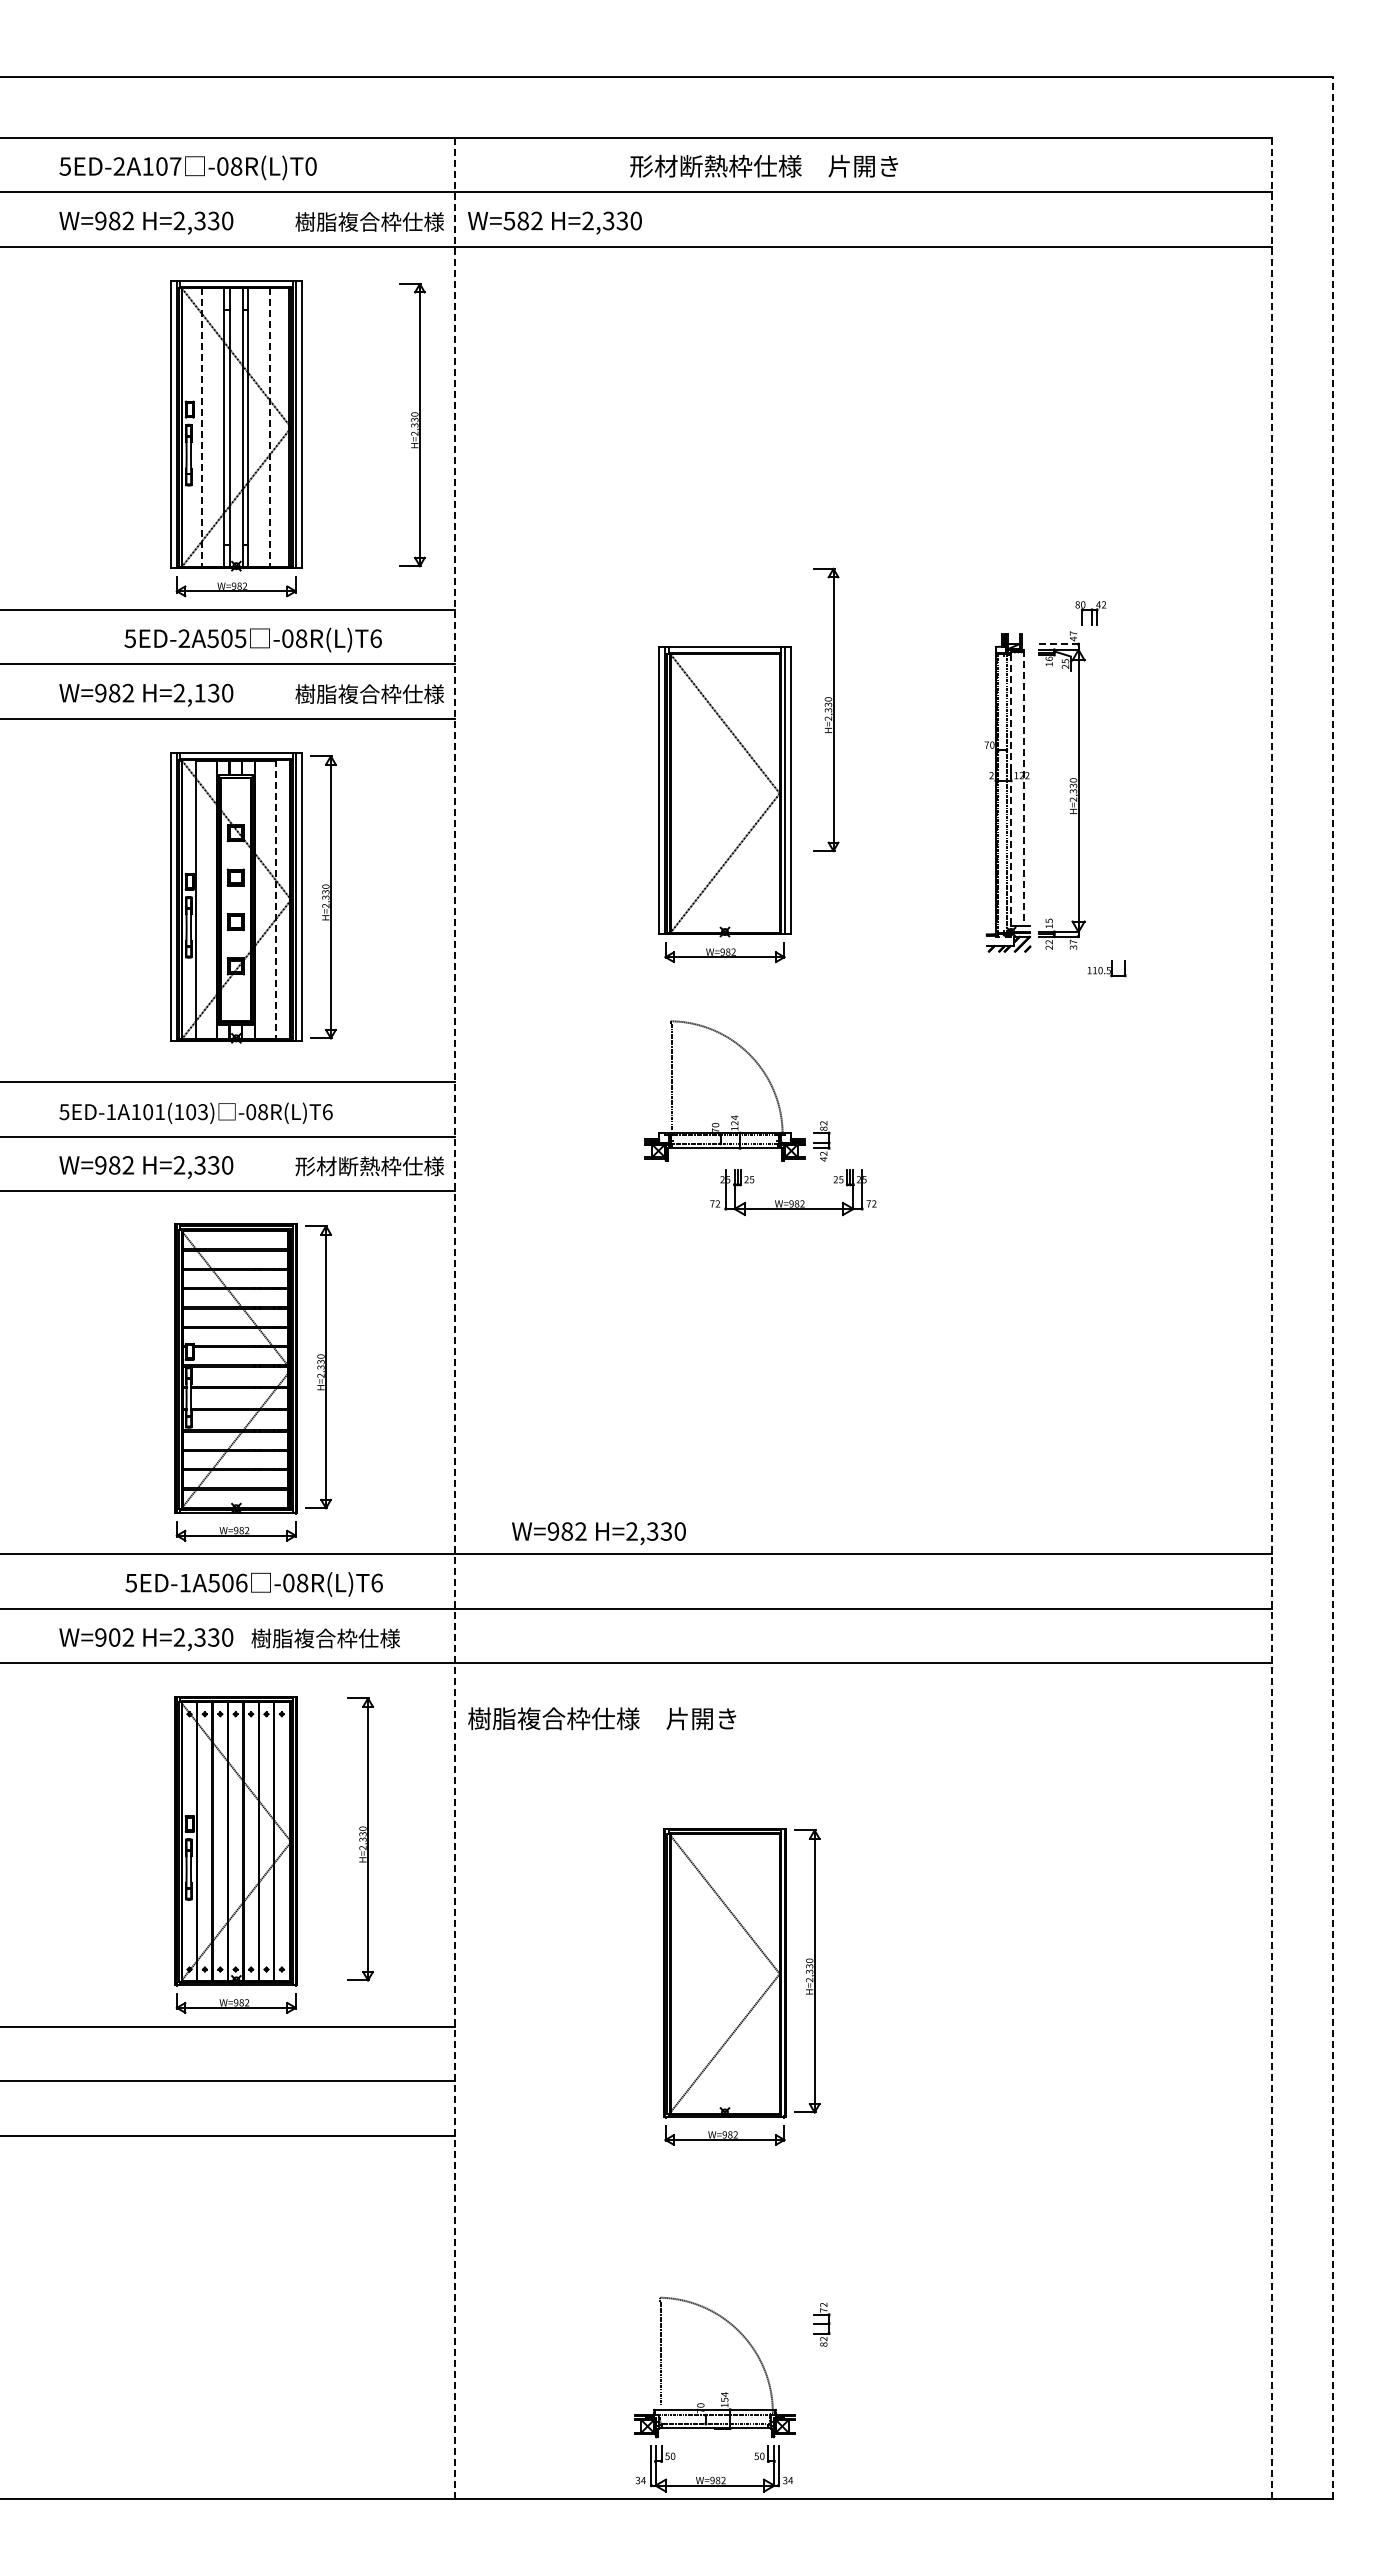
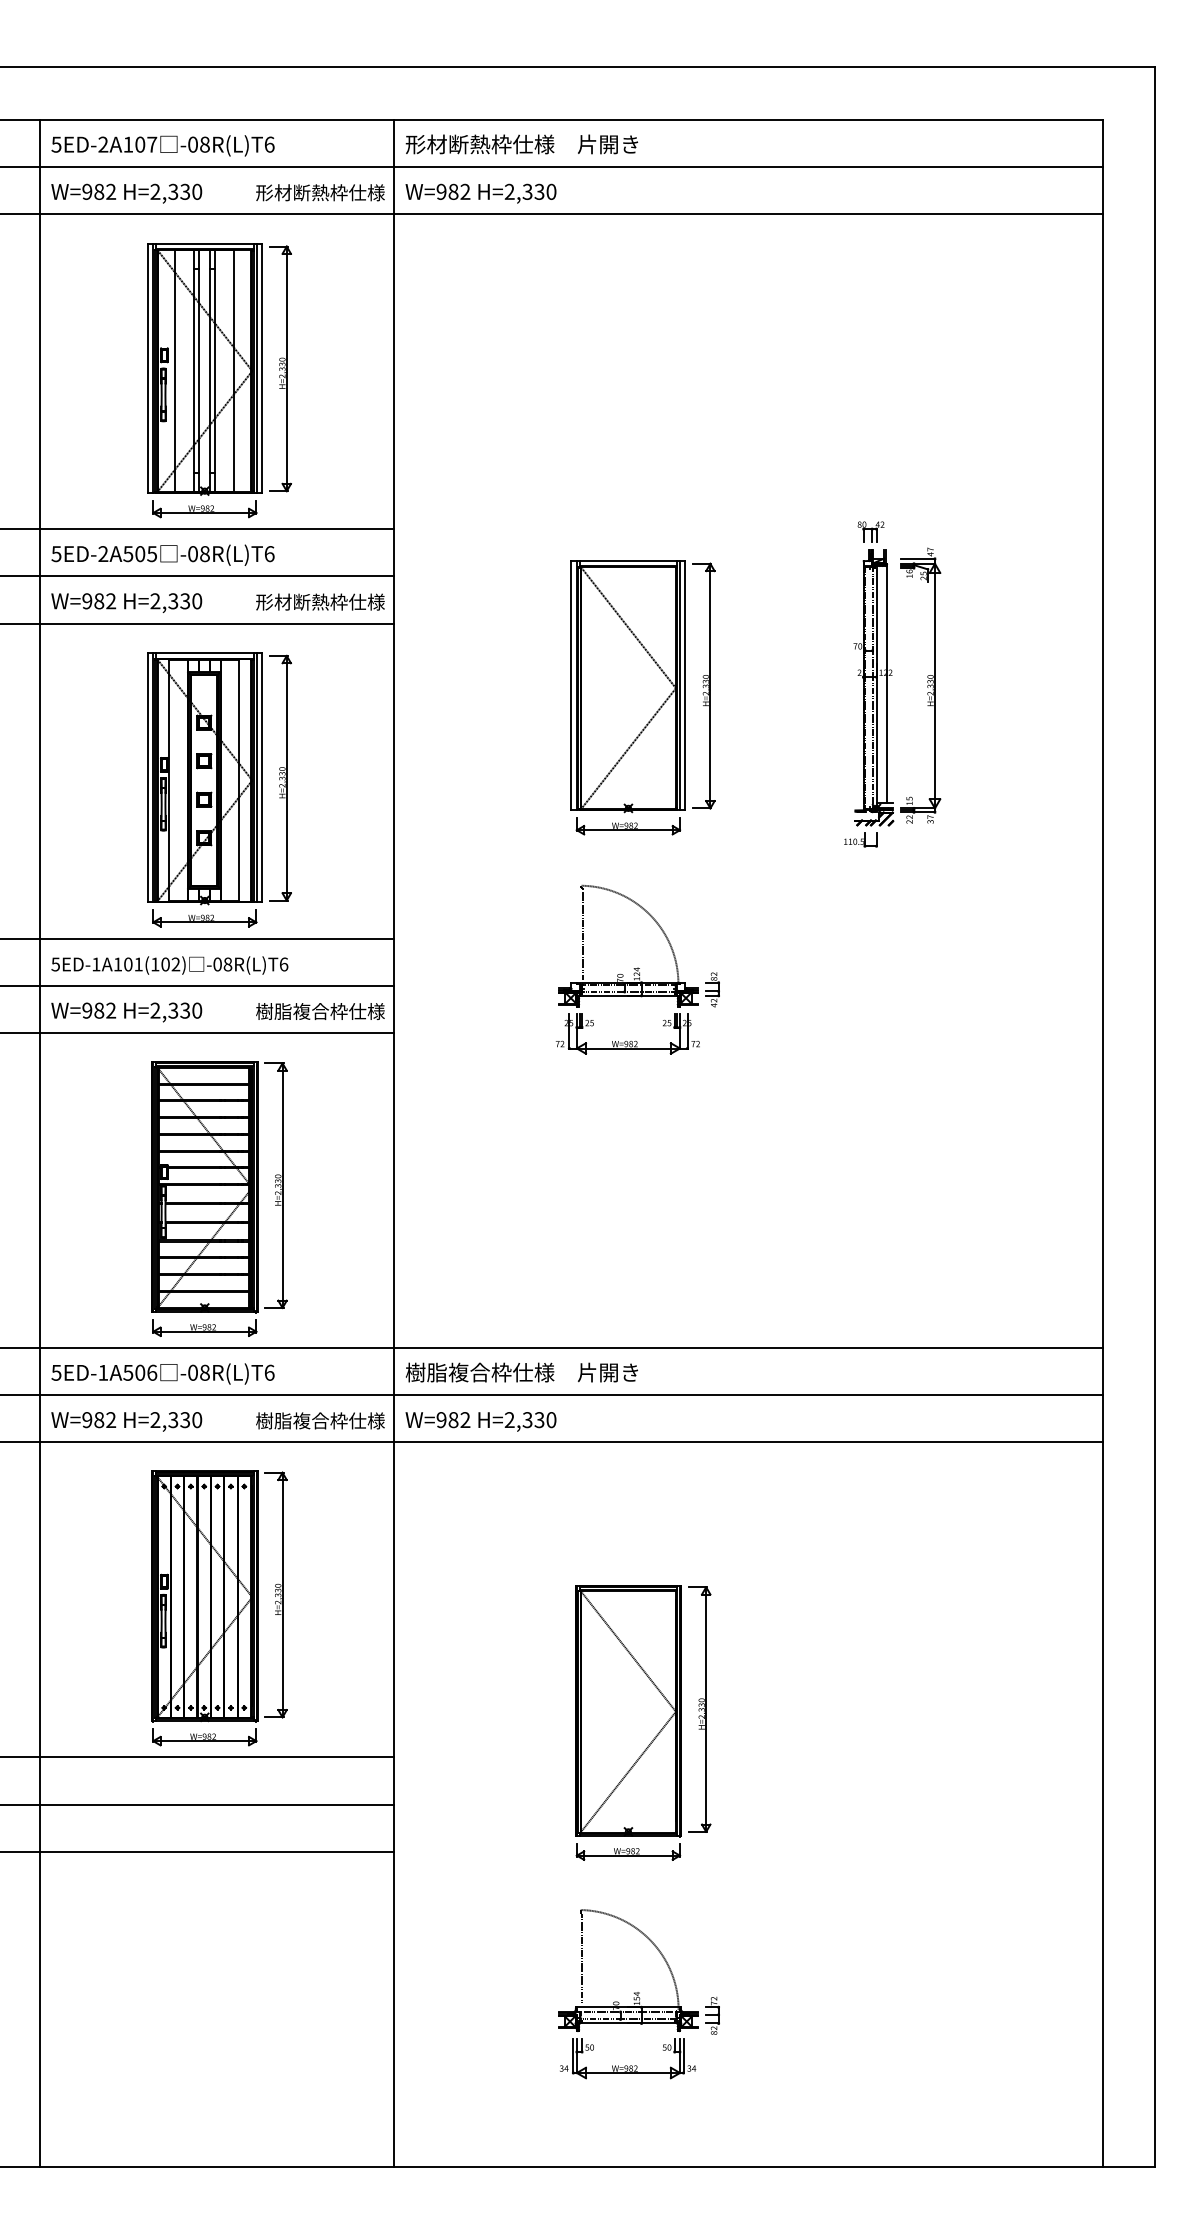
text: (763, 165) -> (521, 143), moved
text: (310, 166) -> (269, 144), -08R(L)T0 -> -08R(L)T6
text: (509, 220) -> (441, 191), W=582 -> W=982
text: (337, 221) -> (292, 192), 樹脂複合枠仕様 -> 形材断熱枠仕様
part: (412, 425) -> (280, 369), moved
line: (202, 427) -> (175, 370), dashed -> solid
line: (270, 427) -> (234, 370), dashed -> solid
part: (1090, 613) -> (870, 532), moved
text: (252, 639) -> (162, 554), moved
line: (1058, 644) -> (917, 559), dashed -> solid
text: (199, 692) -> (172, 600), H=2,130 -> H=2,330
text: (337, 693) -> (292, 601), 樹脂複合枠仕様 -> 形材断熱枠仕様
part: (826, 709) -> (704, 685), moved
line: (1023, 788) -> (887, 683), dashed -> solid
line: (1011, 793) -> (876, 688), dashed -> solid
line: (276, 899) -> (239, 780), dashed -> solid
part: (1106, 968) -> (860, 839), moved
part: (235, 1059) -> (204, 918), added
text: (202, 1112) -> (175, 964), 5ED-1A101(103) -> 5ED-1A101(102)
text: (337, 1166) -> (292, 1011), 形材断熱枠仕様 -> 樹脂複合枠仕様
part: (792, 1200) -> (627, 1041), moved
line: (1332, 1288) -> (1155, 1117), dashed -> solid
line: (46, 1317) -> (40, 1142), added
line: (455, 1317) -> (394, 1142), dashed -> solid
line: (1272, 1317) -> (1103, 1142), dashed -> solid
text: (598, 1533) -> (480, 1421), moved
text: (253, 1584) -> (162, 1374), moved
text: (114, 1637) -> (99, 1420), W=902 -> W=982
text: (325, 1638) -> (320, 1420), moved
text: (602, 1718) -> (522, 1372), moved
part: (360, 1839) -> (276, 1595), moved
part: (721, 2394) -> (634, 1993), moved

